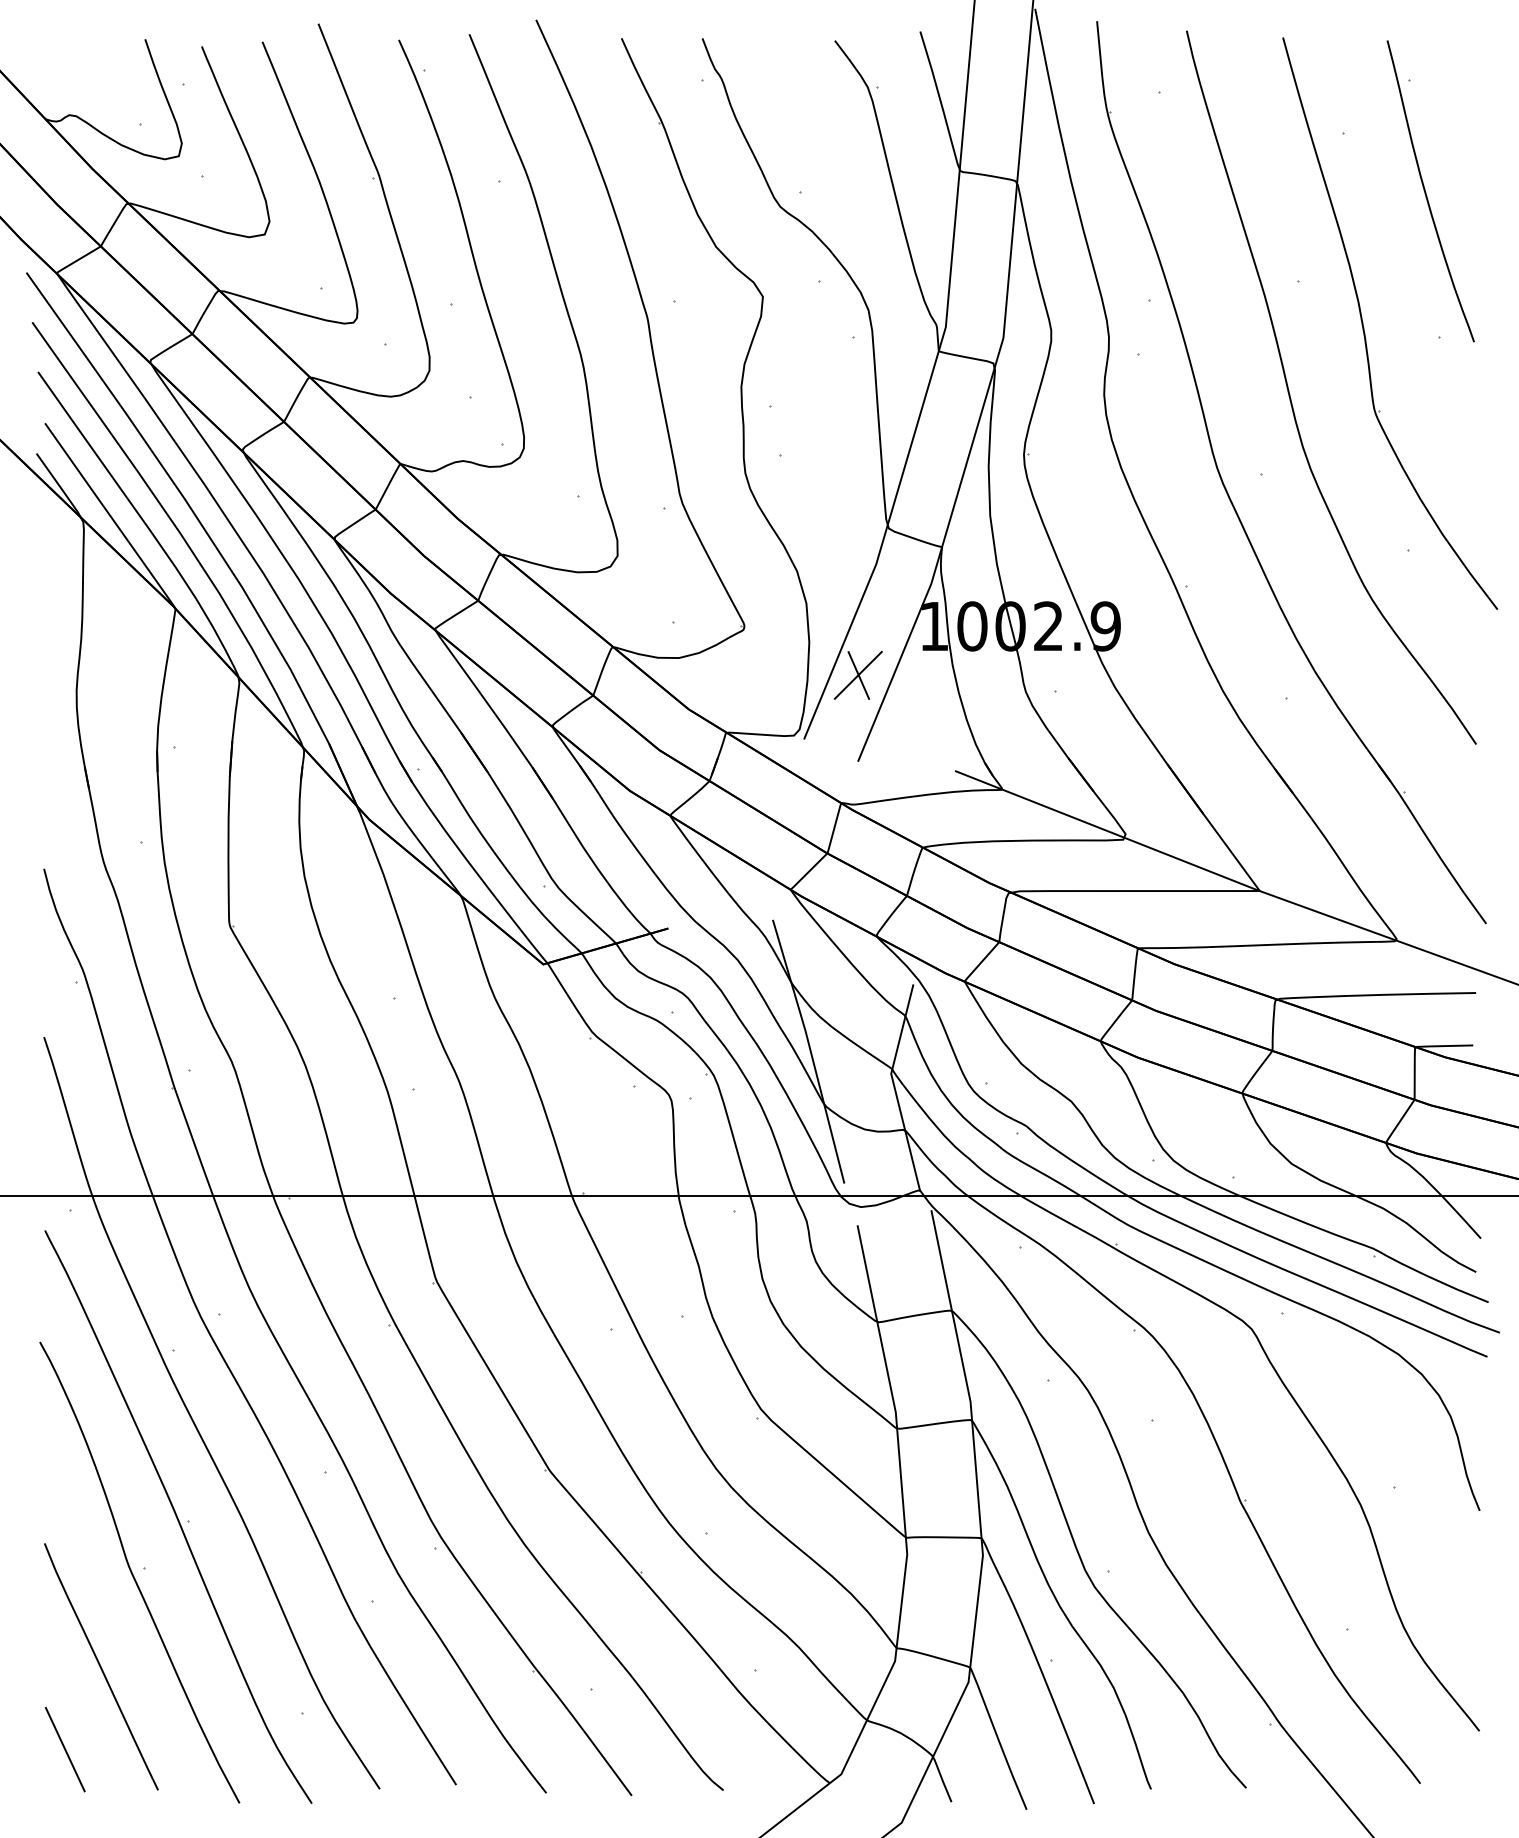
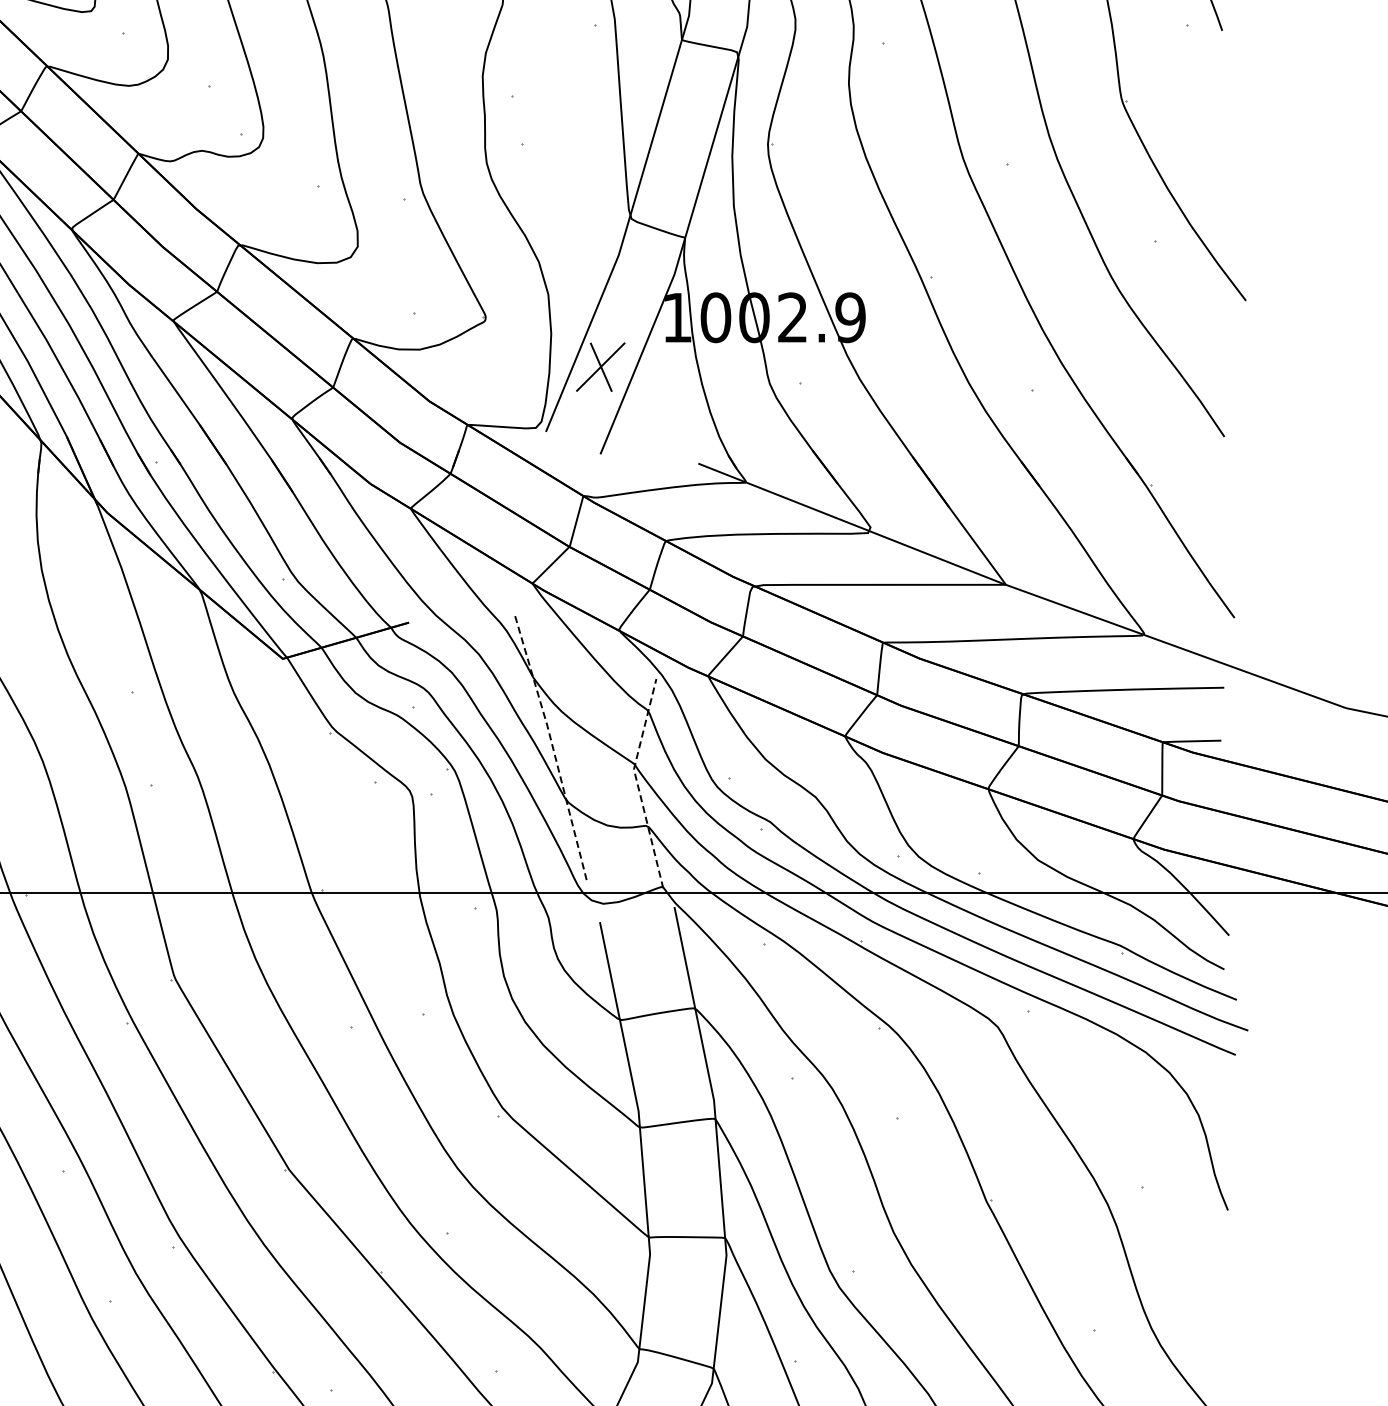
line: (810, 1050) -> (552, 745), solid -> dashed
line: (894, 1087) -> (637, 783), solid -> dashed

